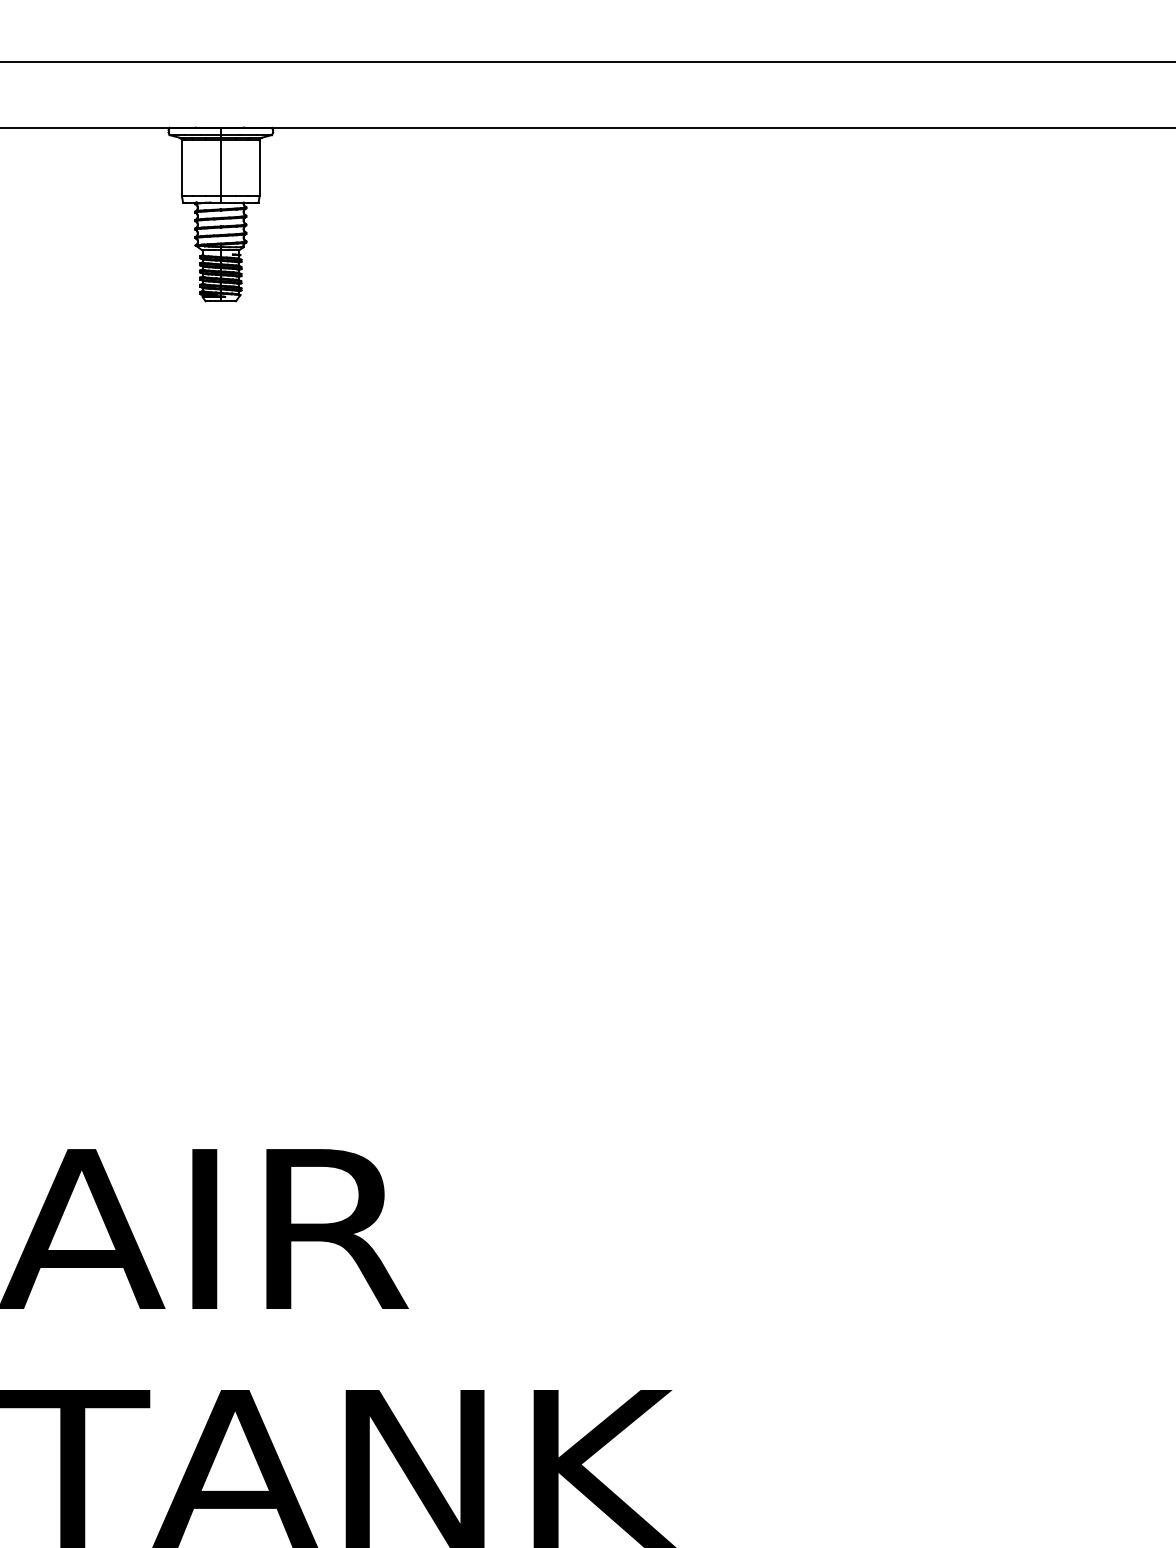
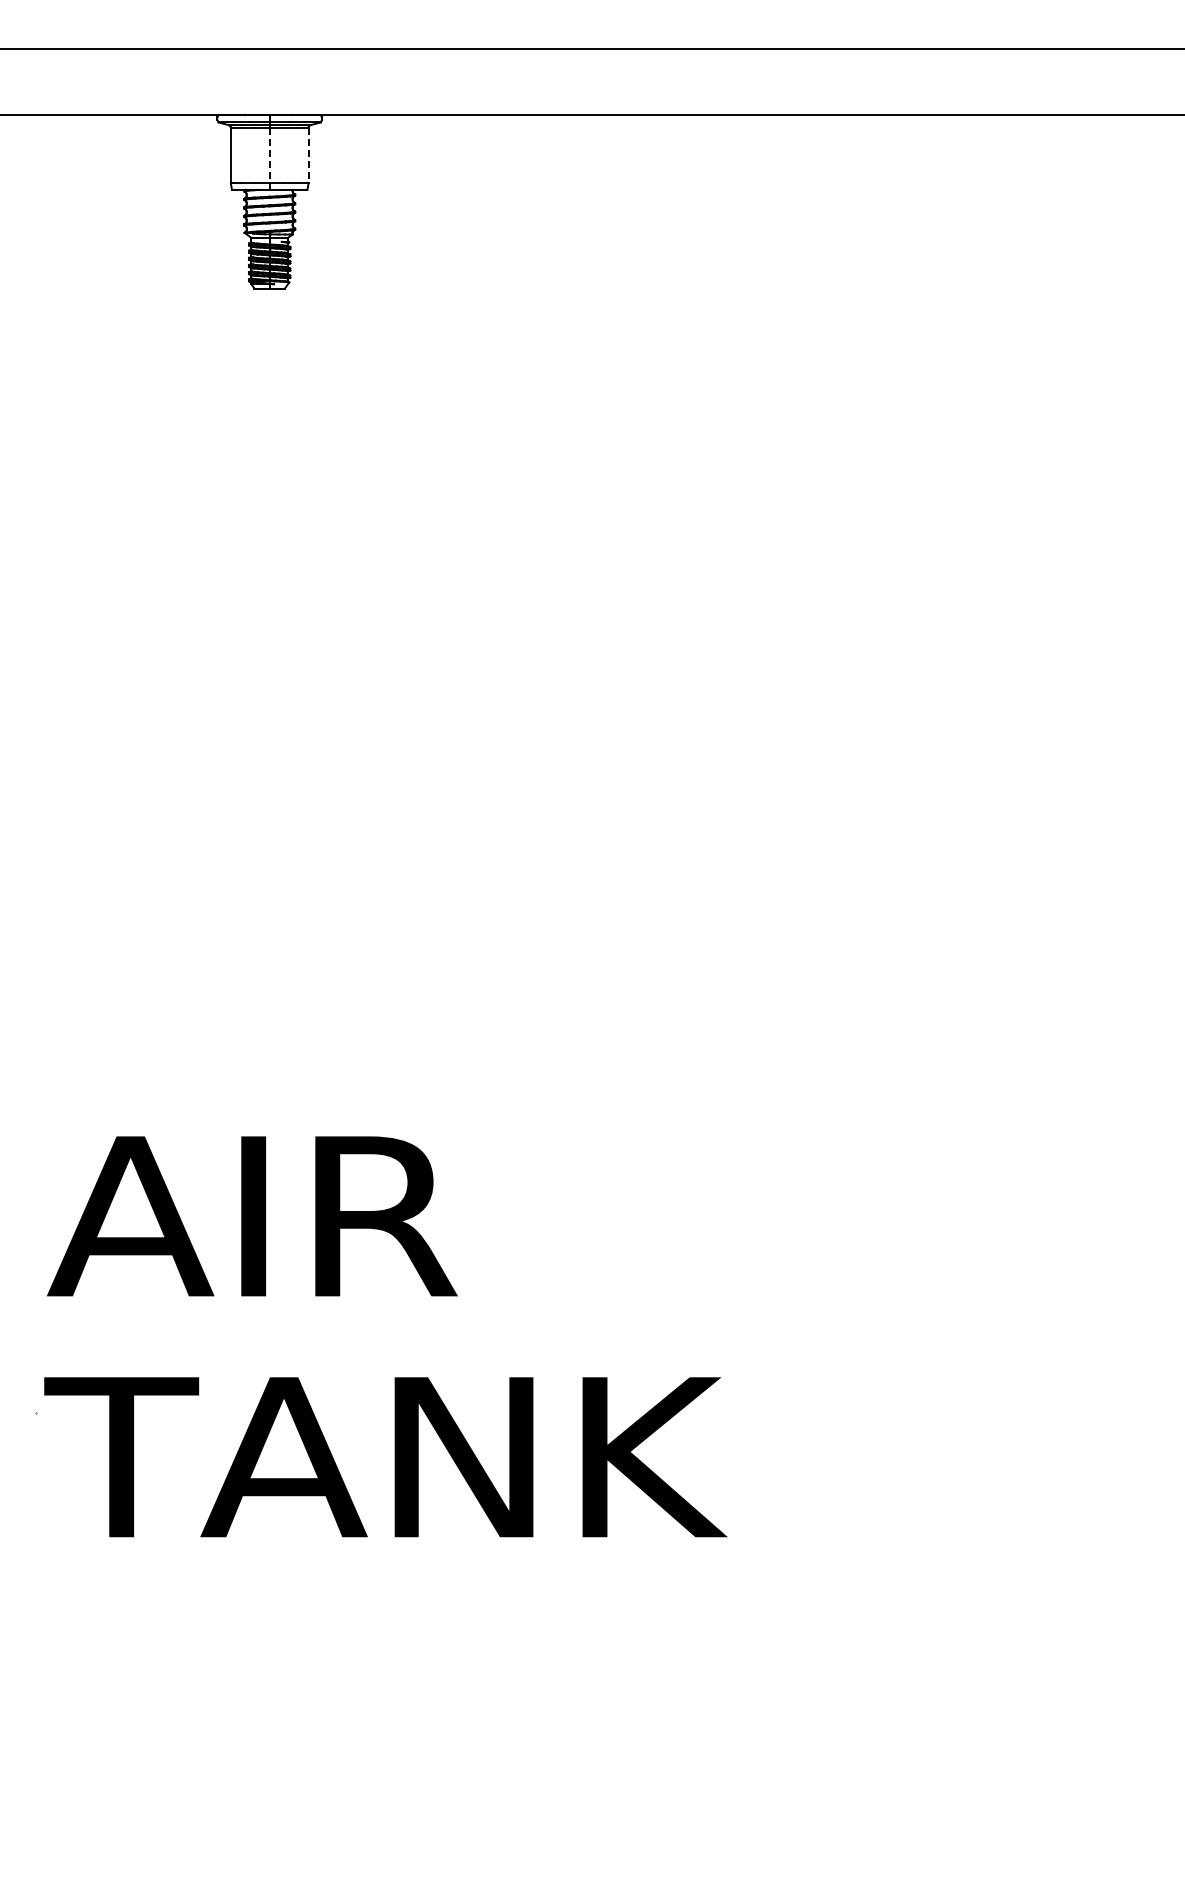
line: (220, 168) -> (269, 155), solid -> dashed
line: (259, 168) -> (308, 155), solid -> dashed

